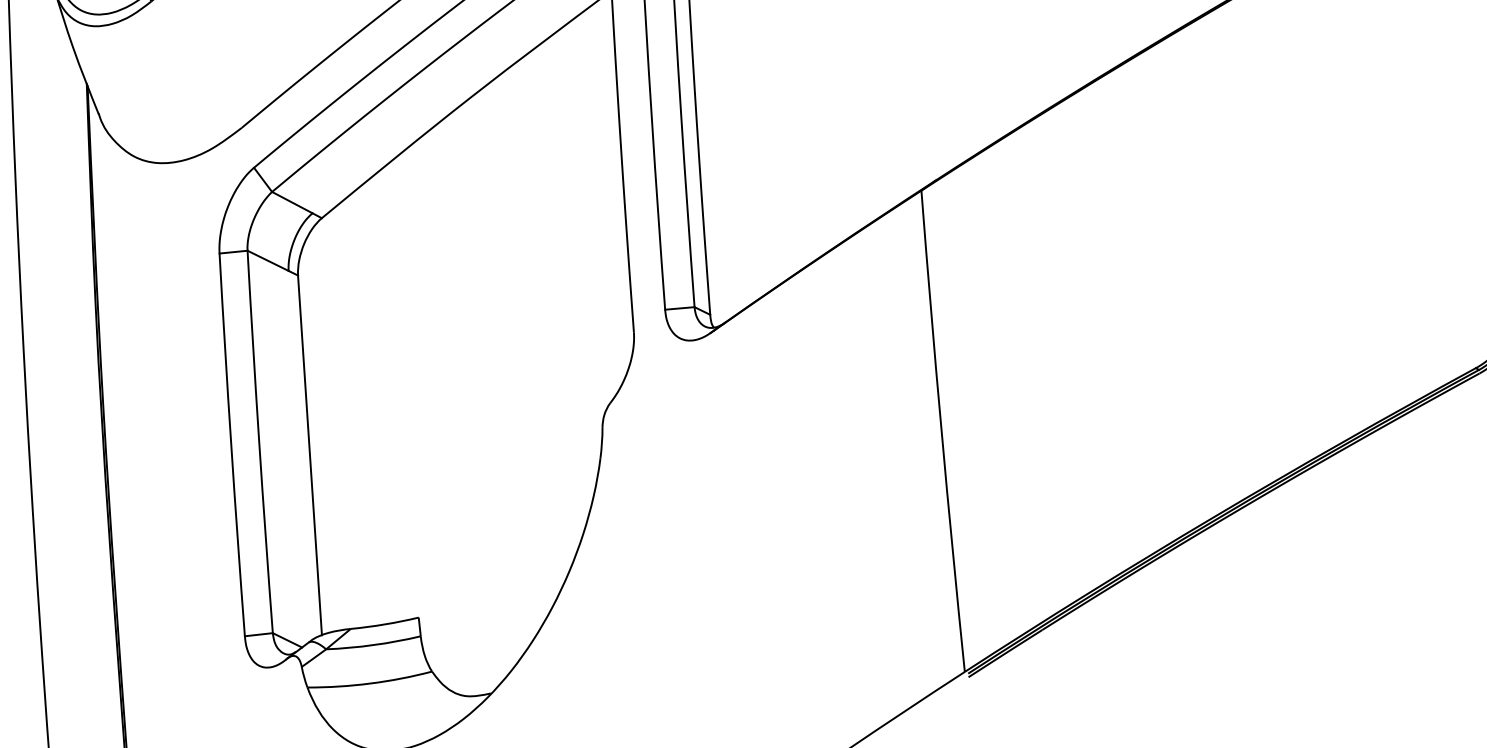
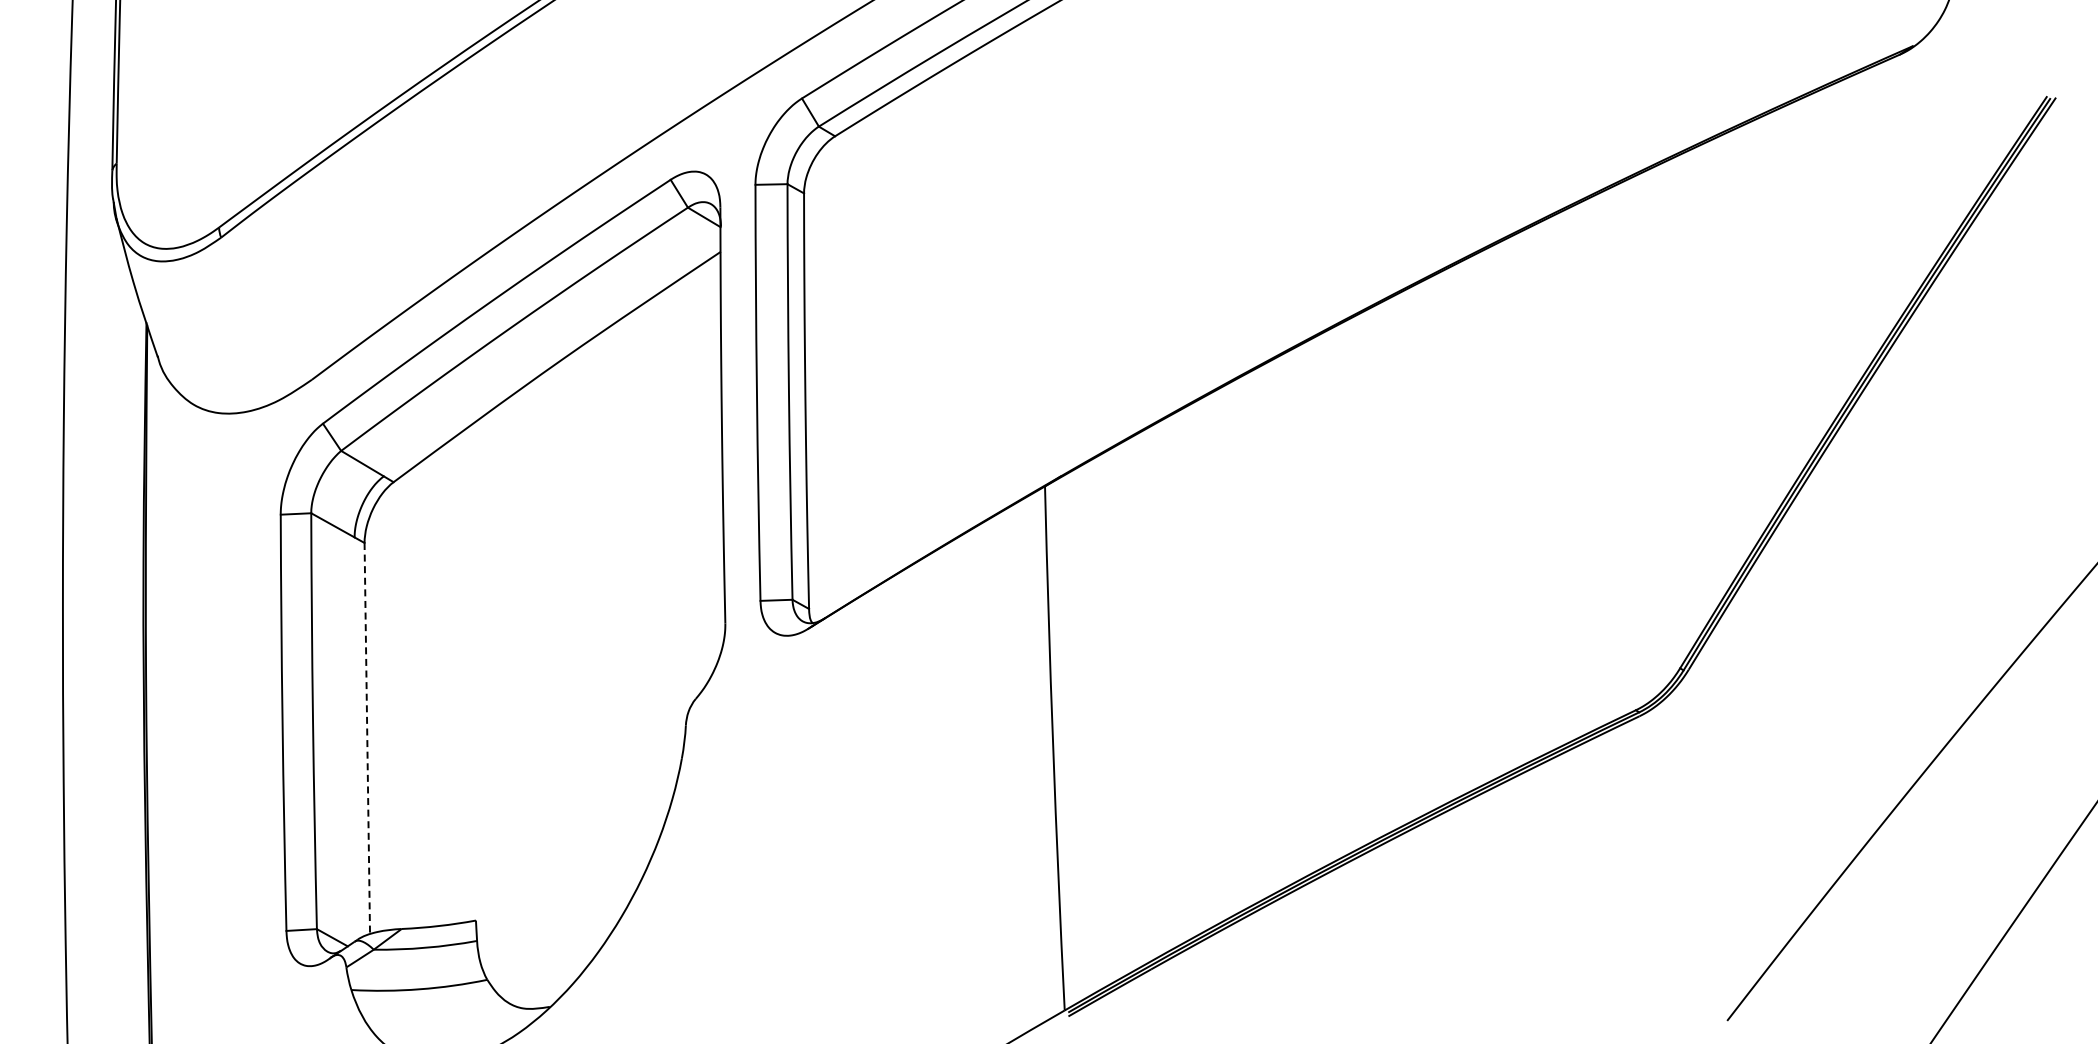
line: (310, 455) -> (367, 738), solid -> dashed

